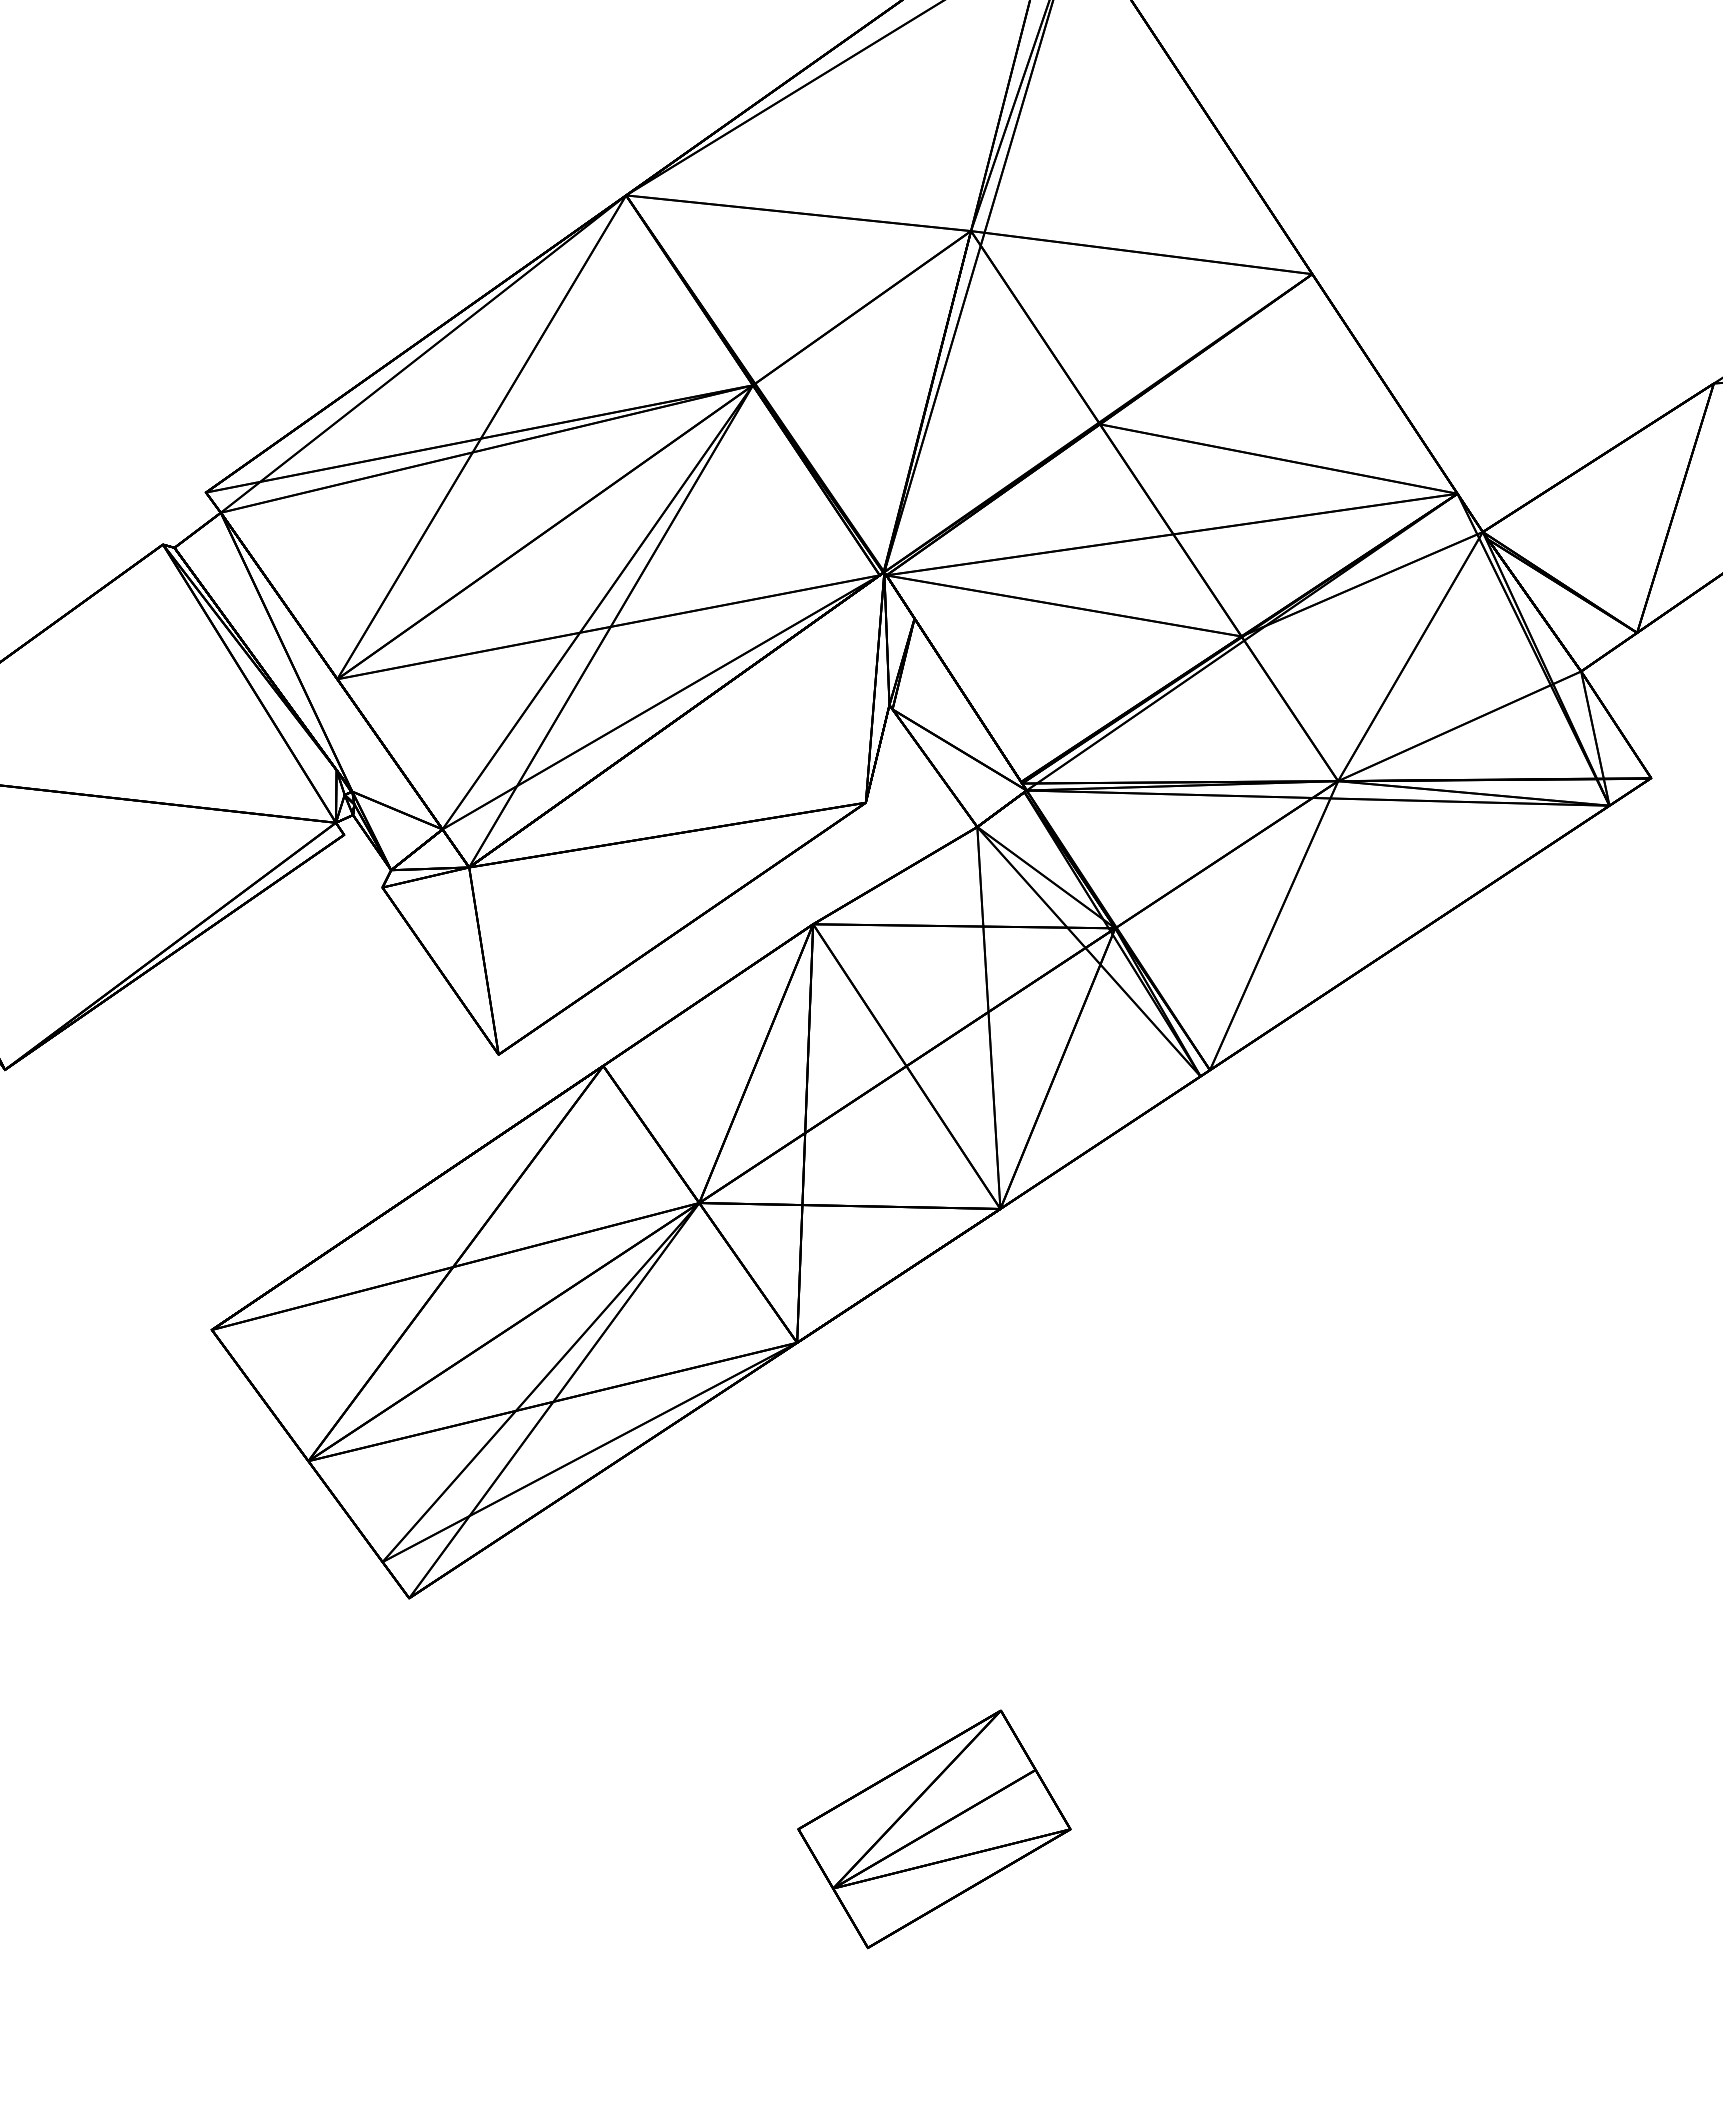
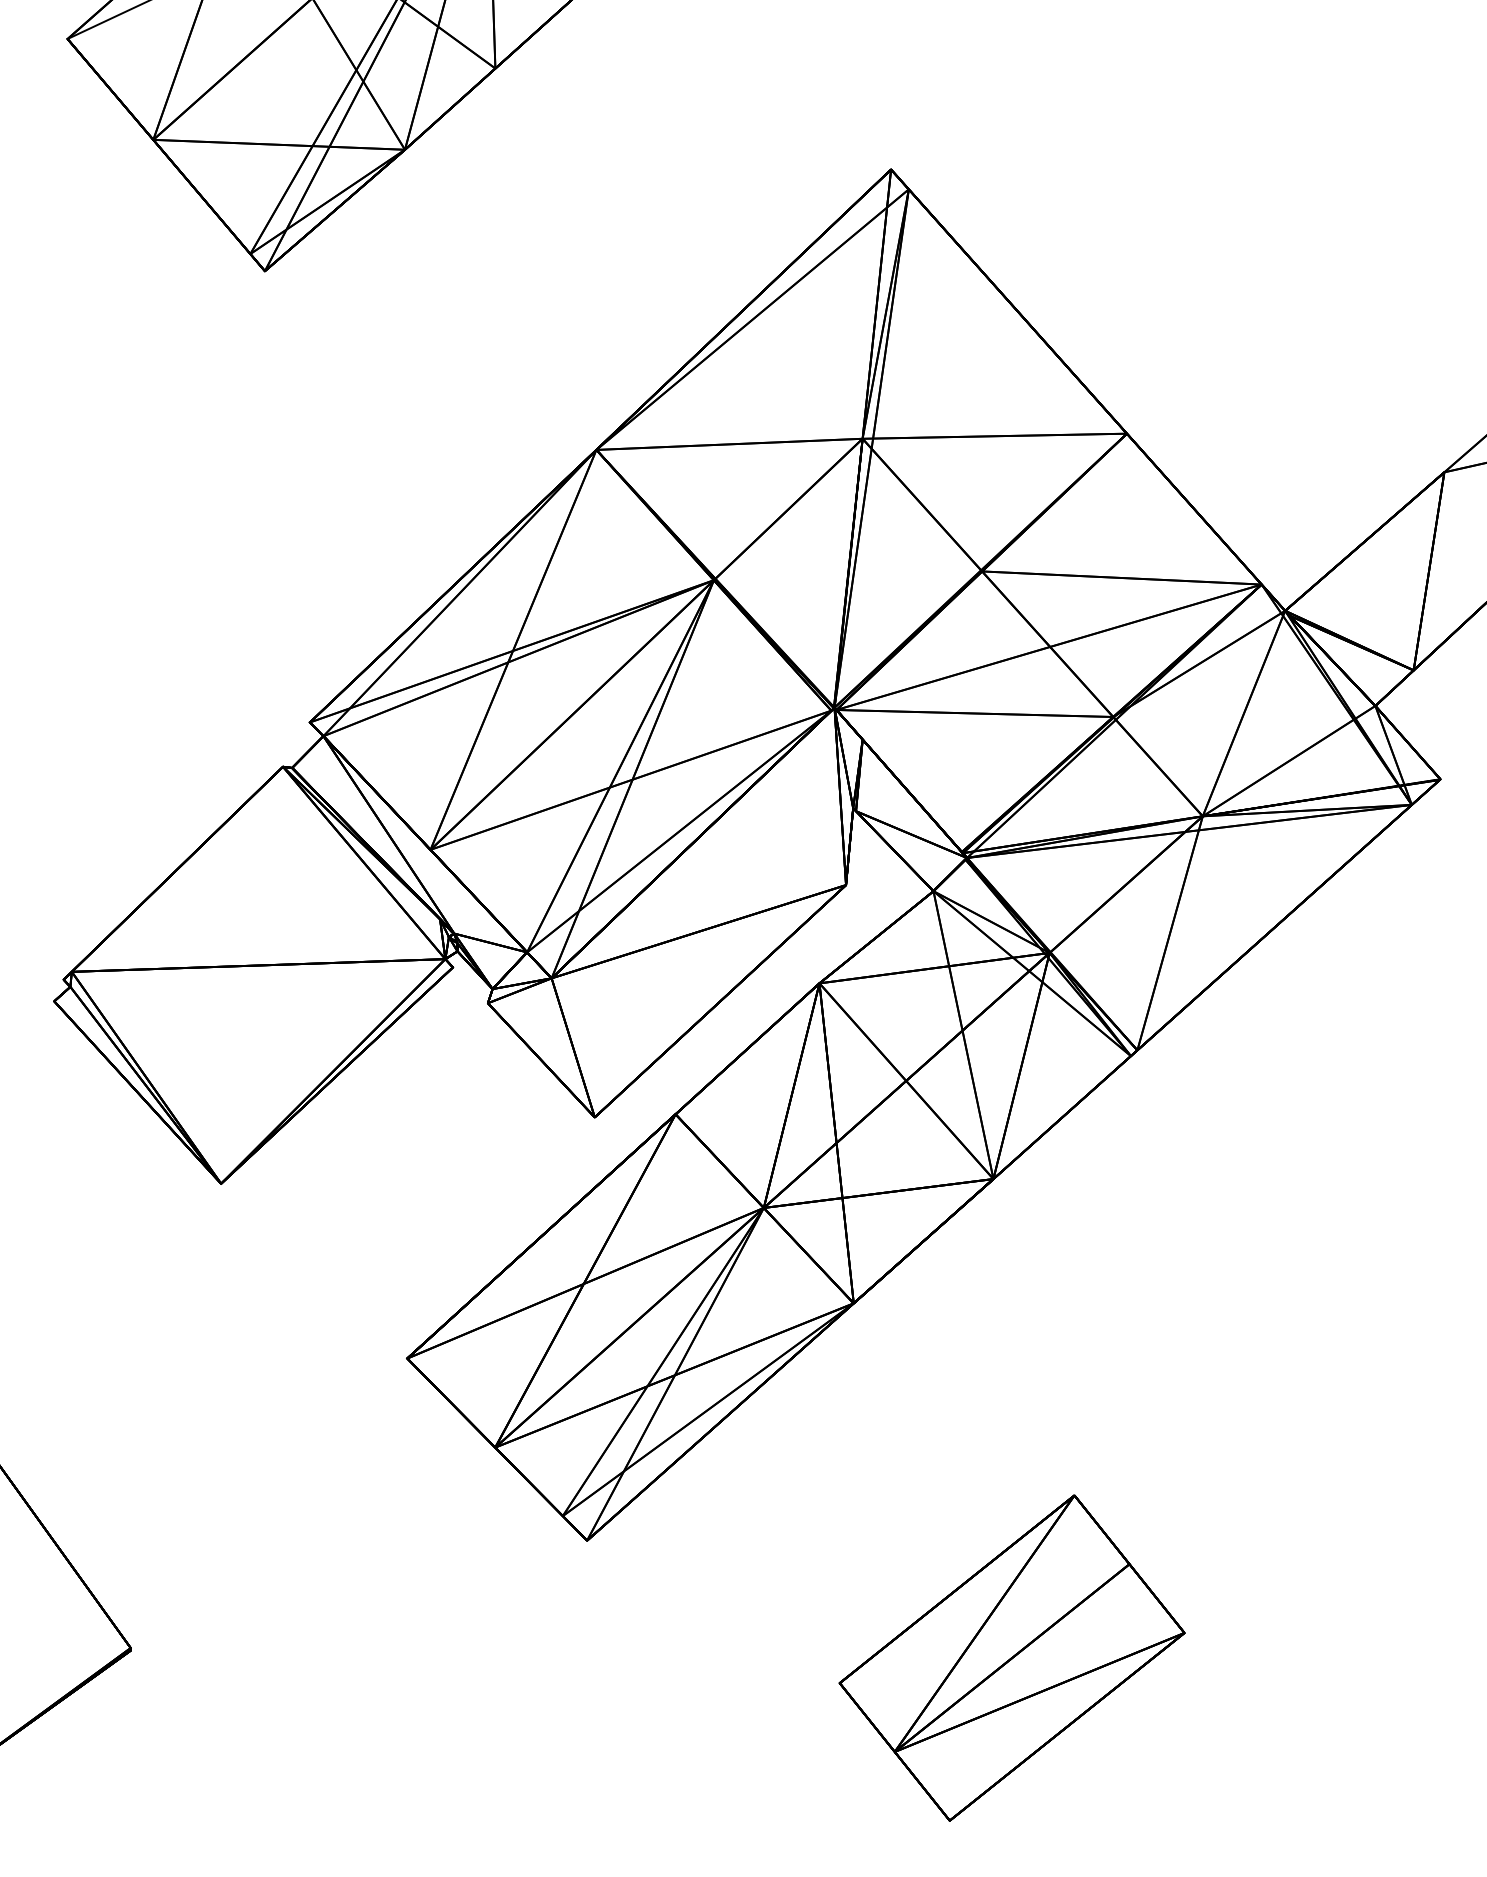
part: (933, 1828) -> (1011, 1657), size x1.67

